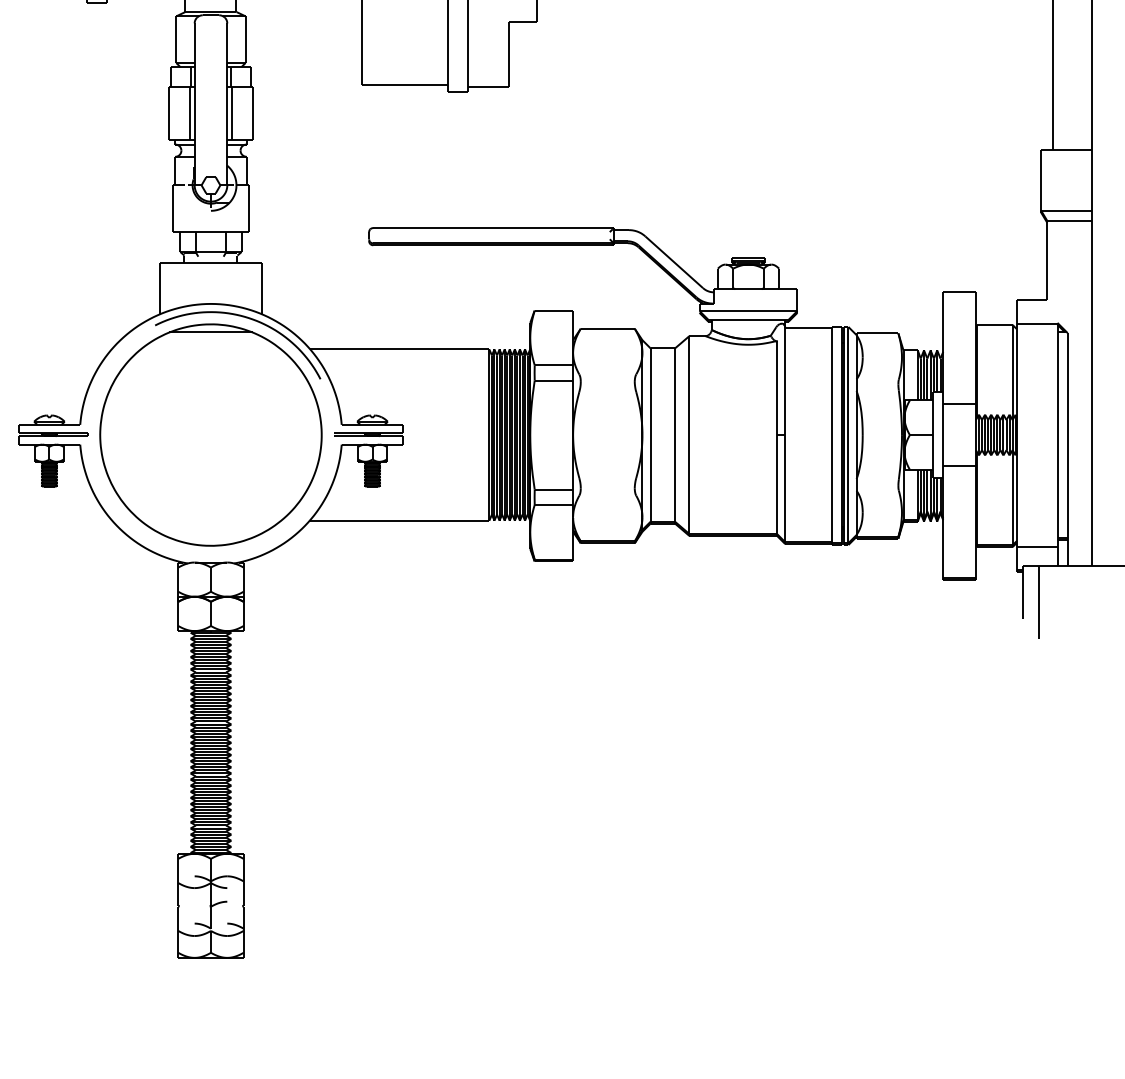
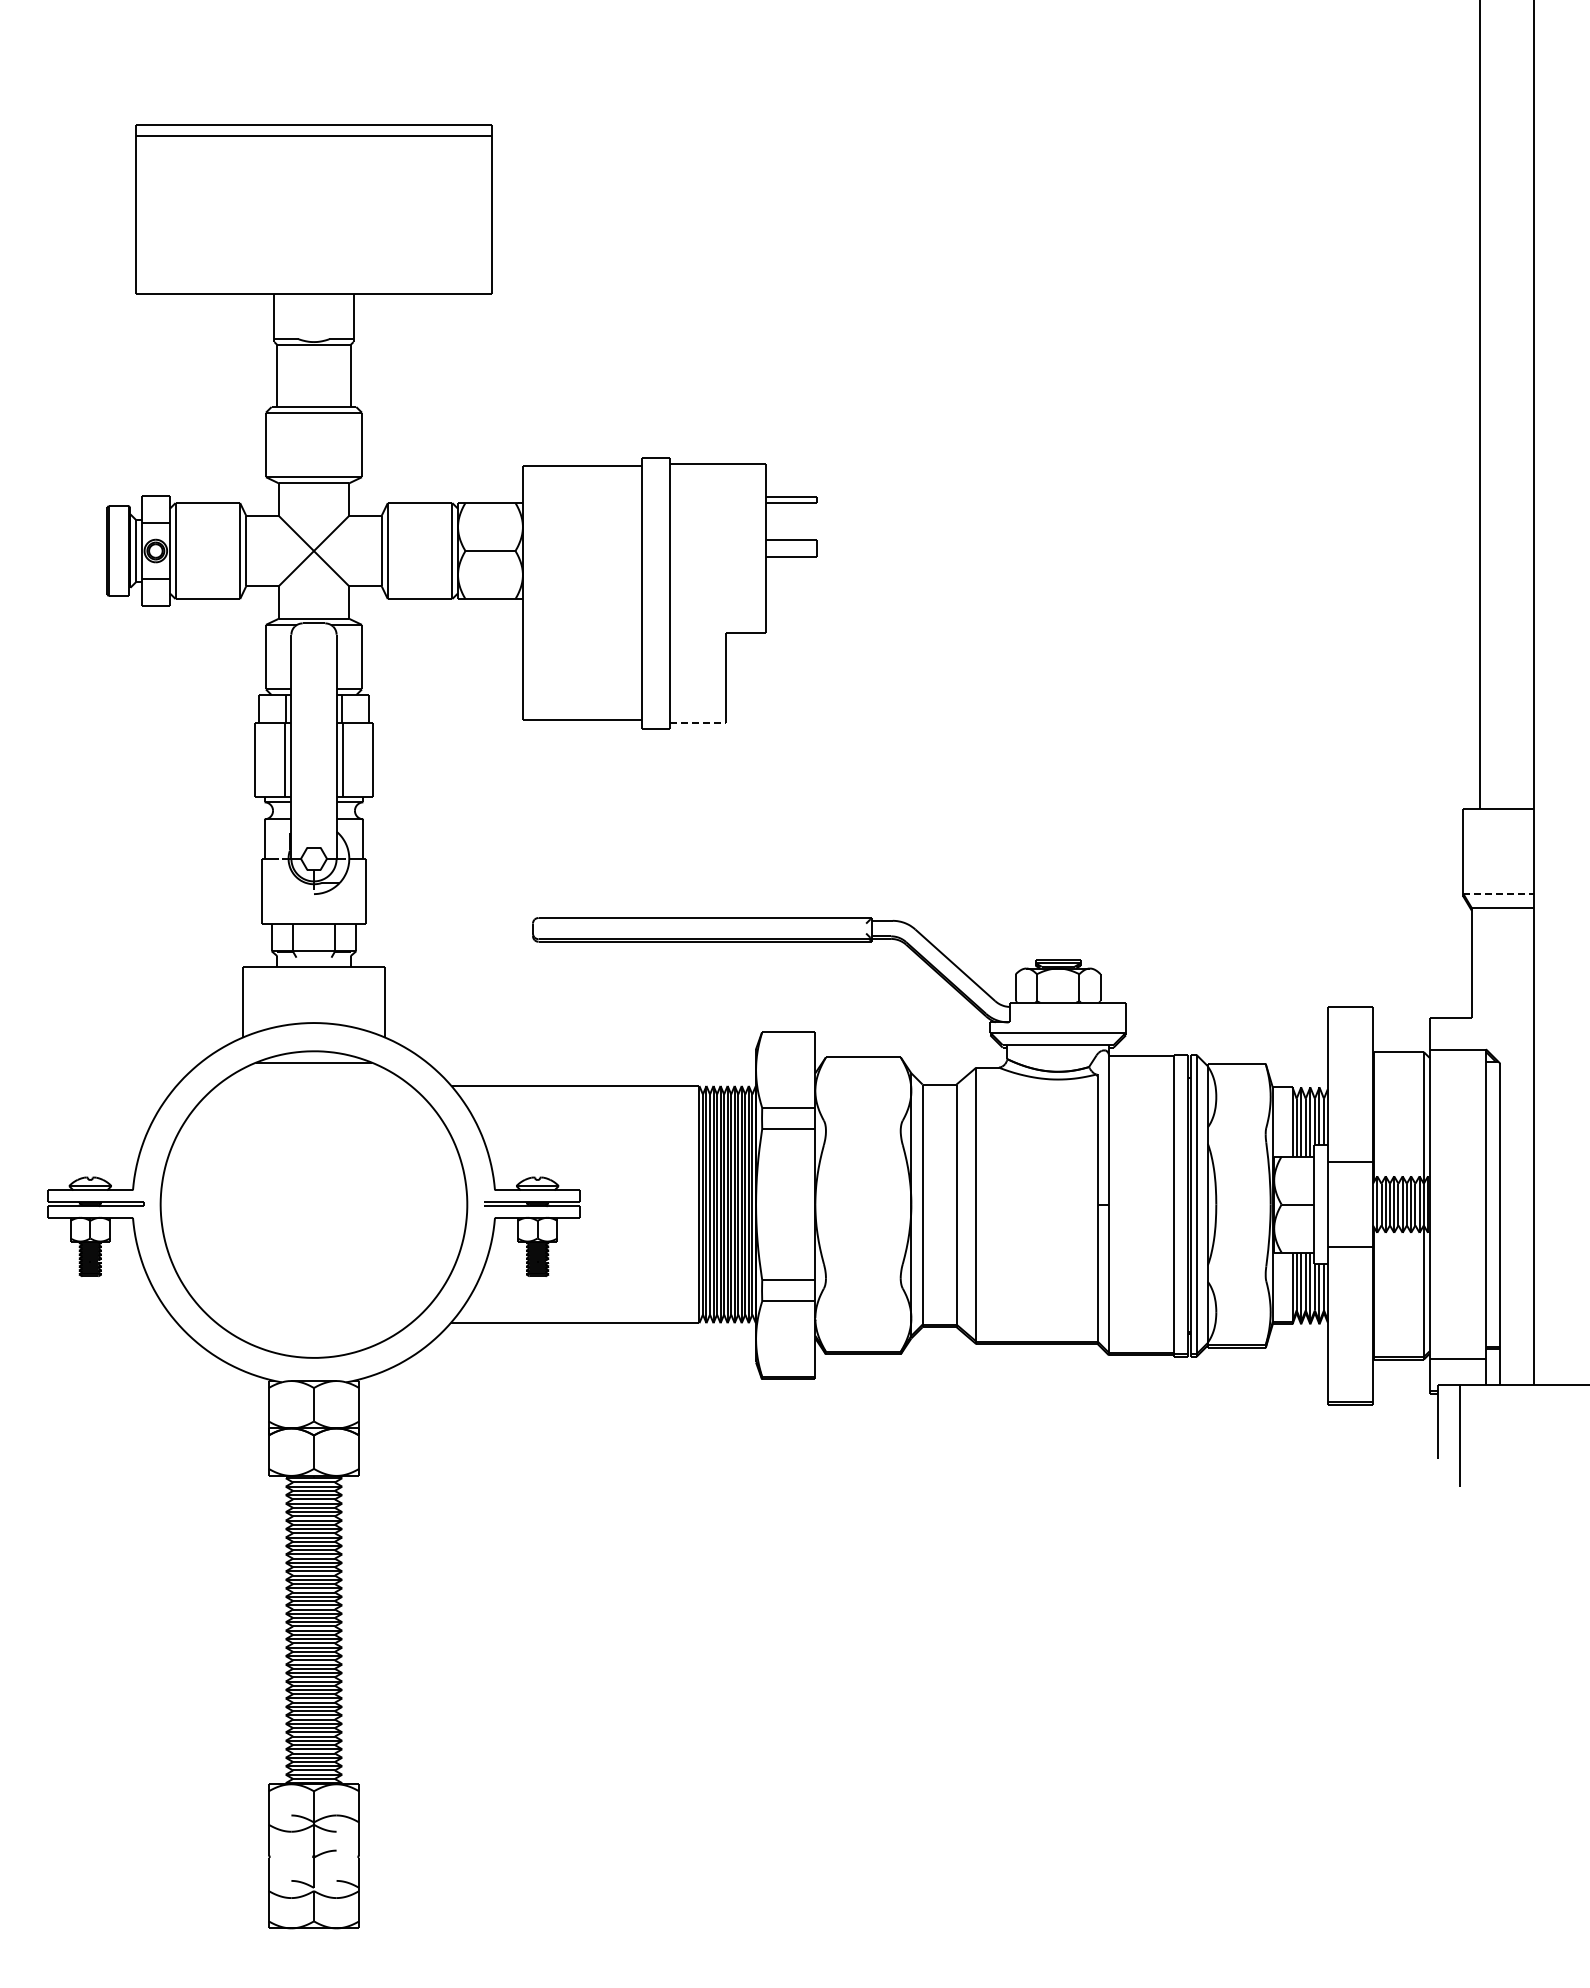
line: (488, 87) -> (698, 723), solid -> dashed
line: (1066, 210) -> (1498, 893), solid -> dashed
part: (246, 318) -> (362, 1042), removed

